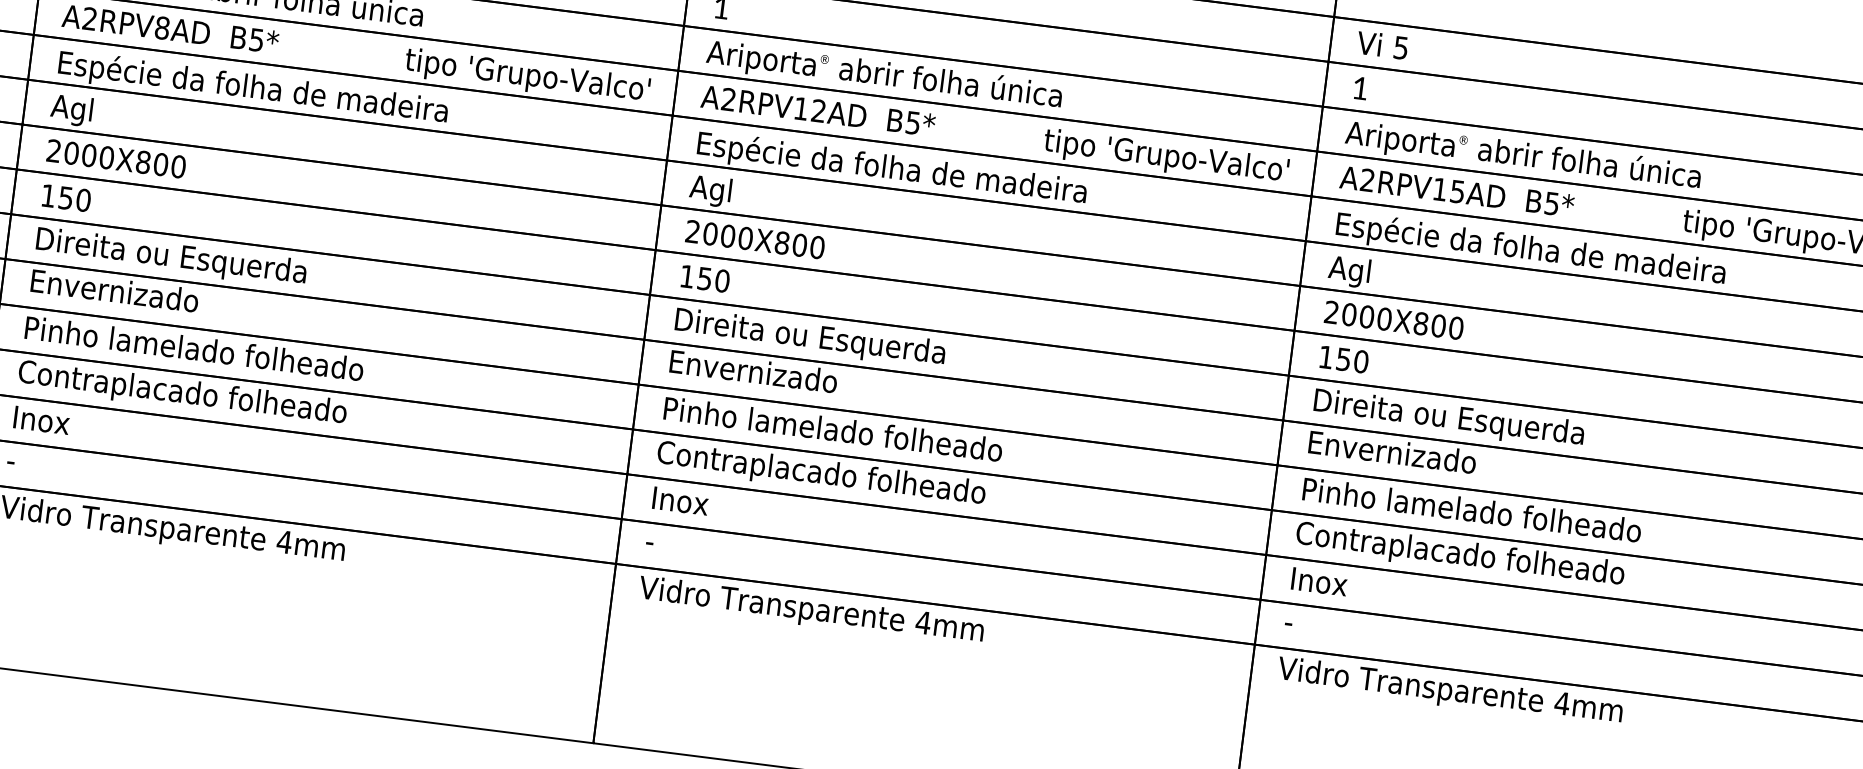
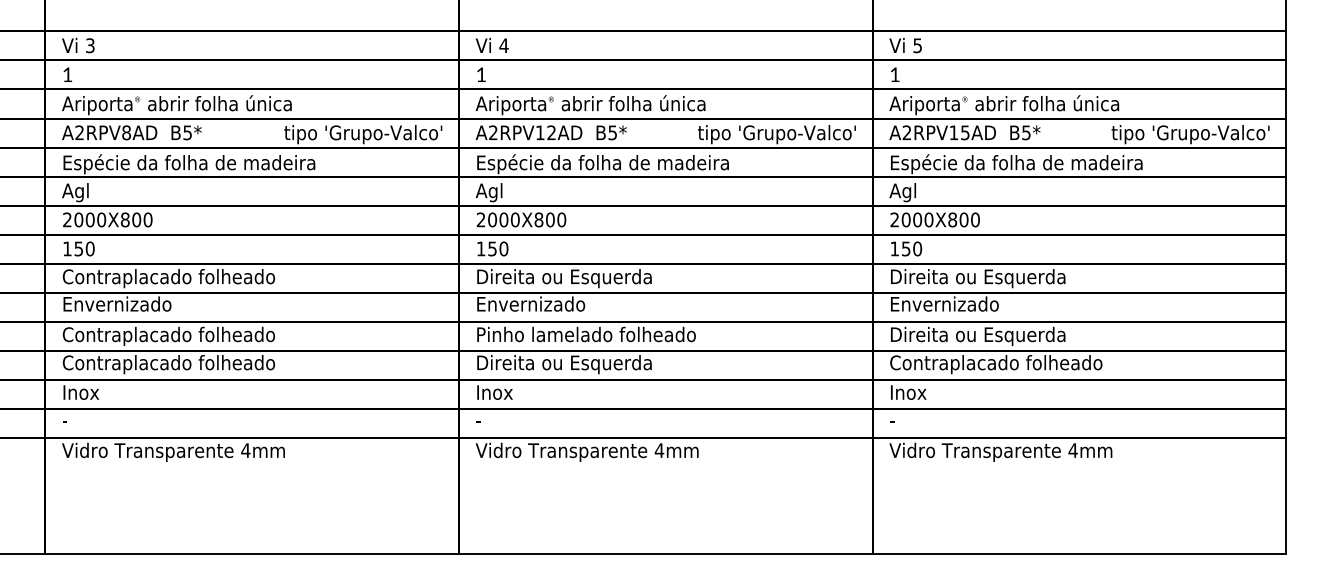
text: (198, 261) -> (168, 278), Direita ou Esquerda -> Contraplacado folheado
text: (193, 350) -> (172, 335), Pinho lamelado folheado -> Contraplacado folheado
text: (821, 474) -> (582, 364), Contraplacado folheado -> Direita ou Esquerda
text: (1472, 511) -> (1000, 335), Pinho lamelado folheado -> Direita ou Esquerda

